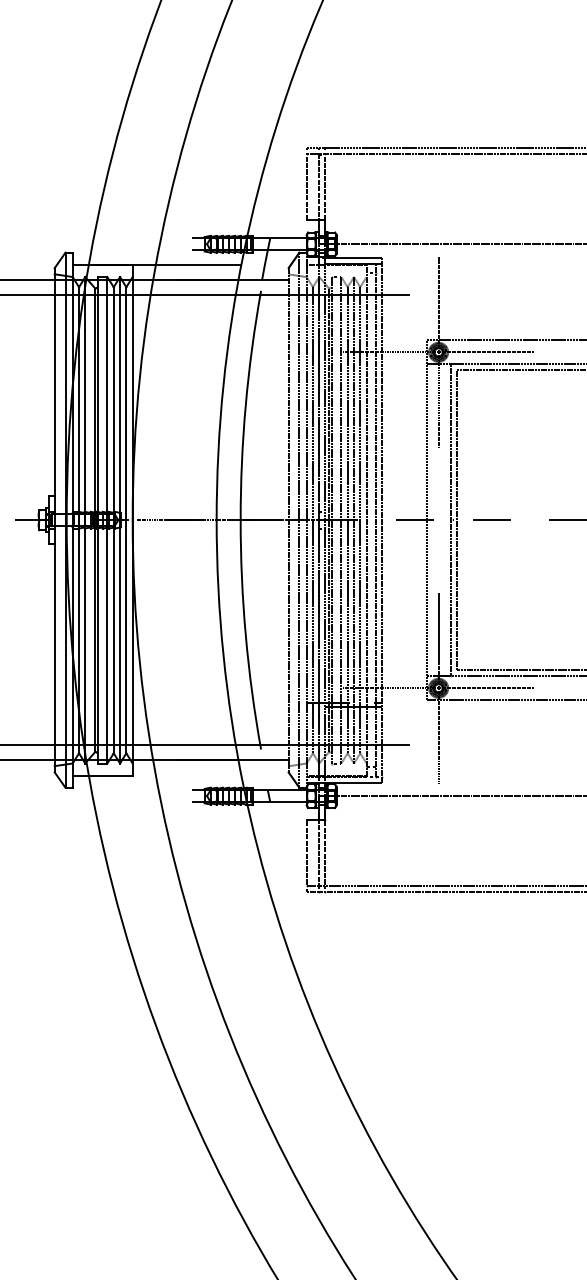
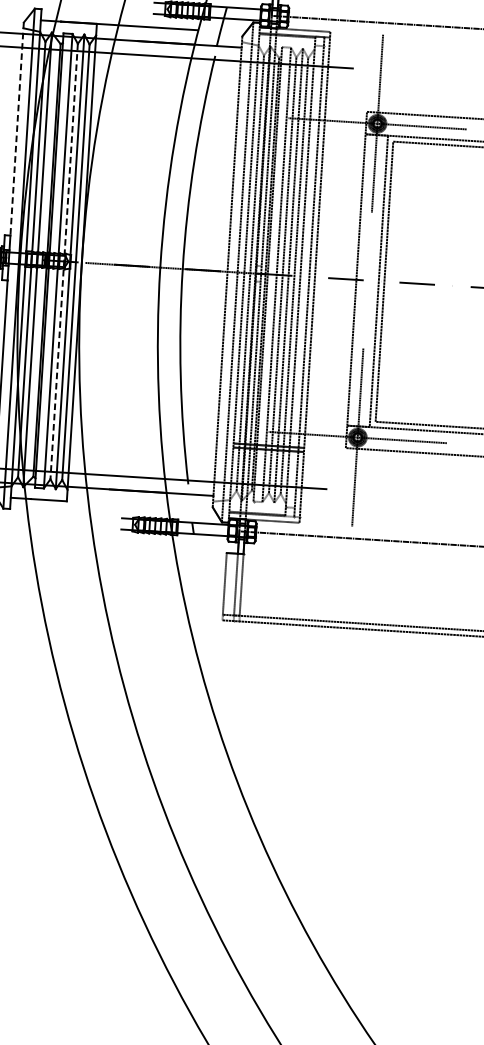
line: (54, 382) -> (16, 129), solid -> dashed
line: (113, 520) -> (63, 261), solid -> dashed

